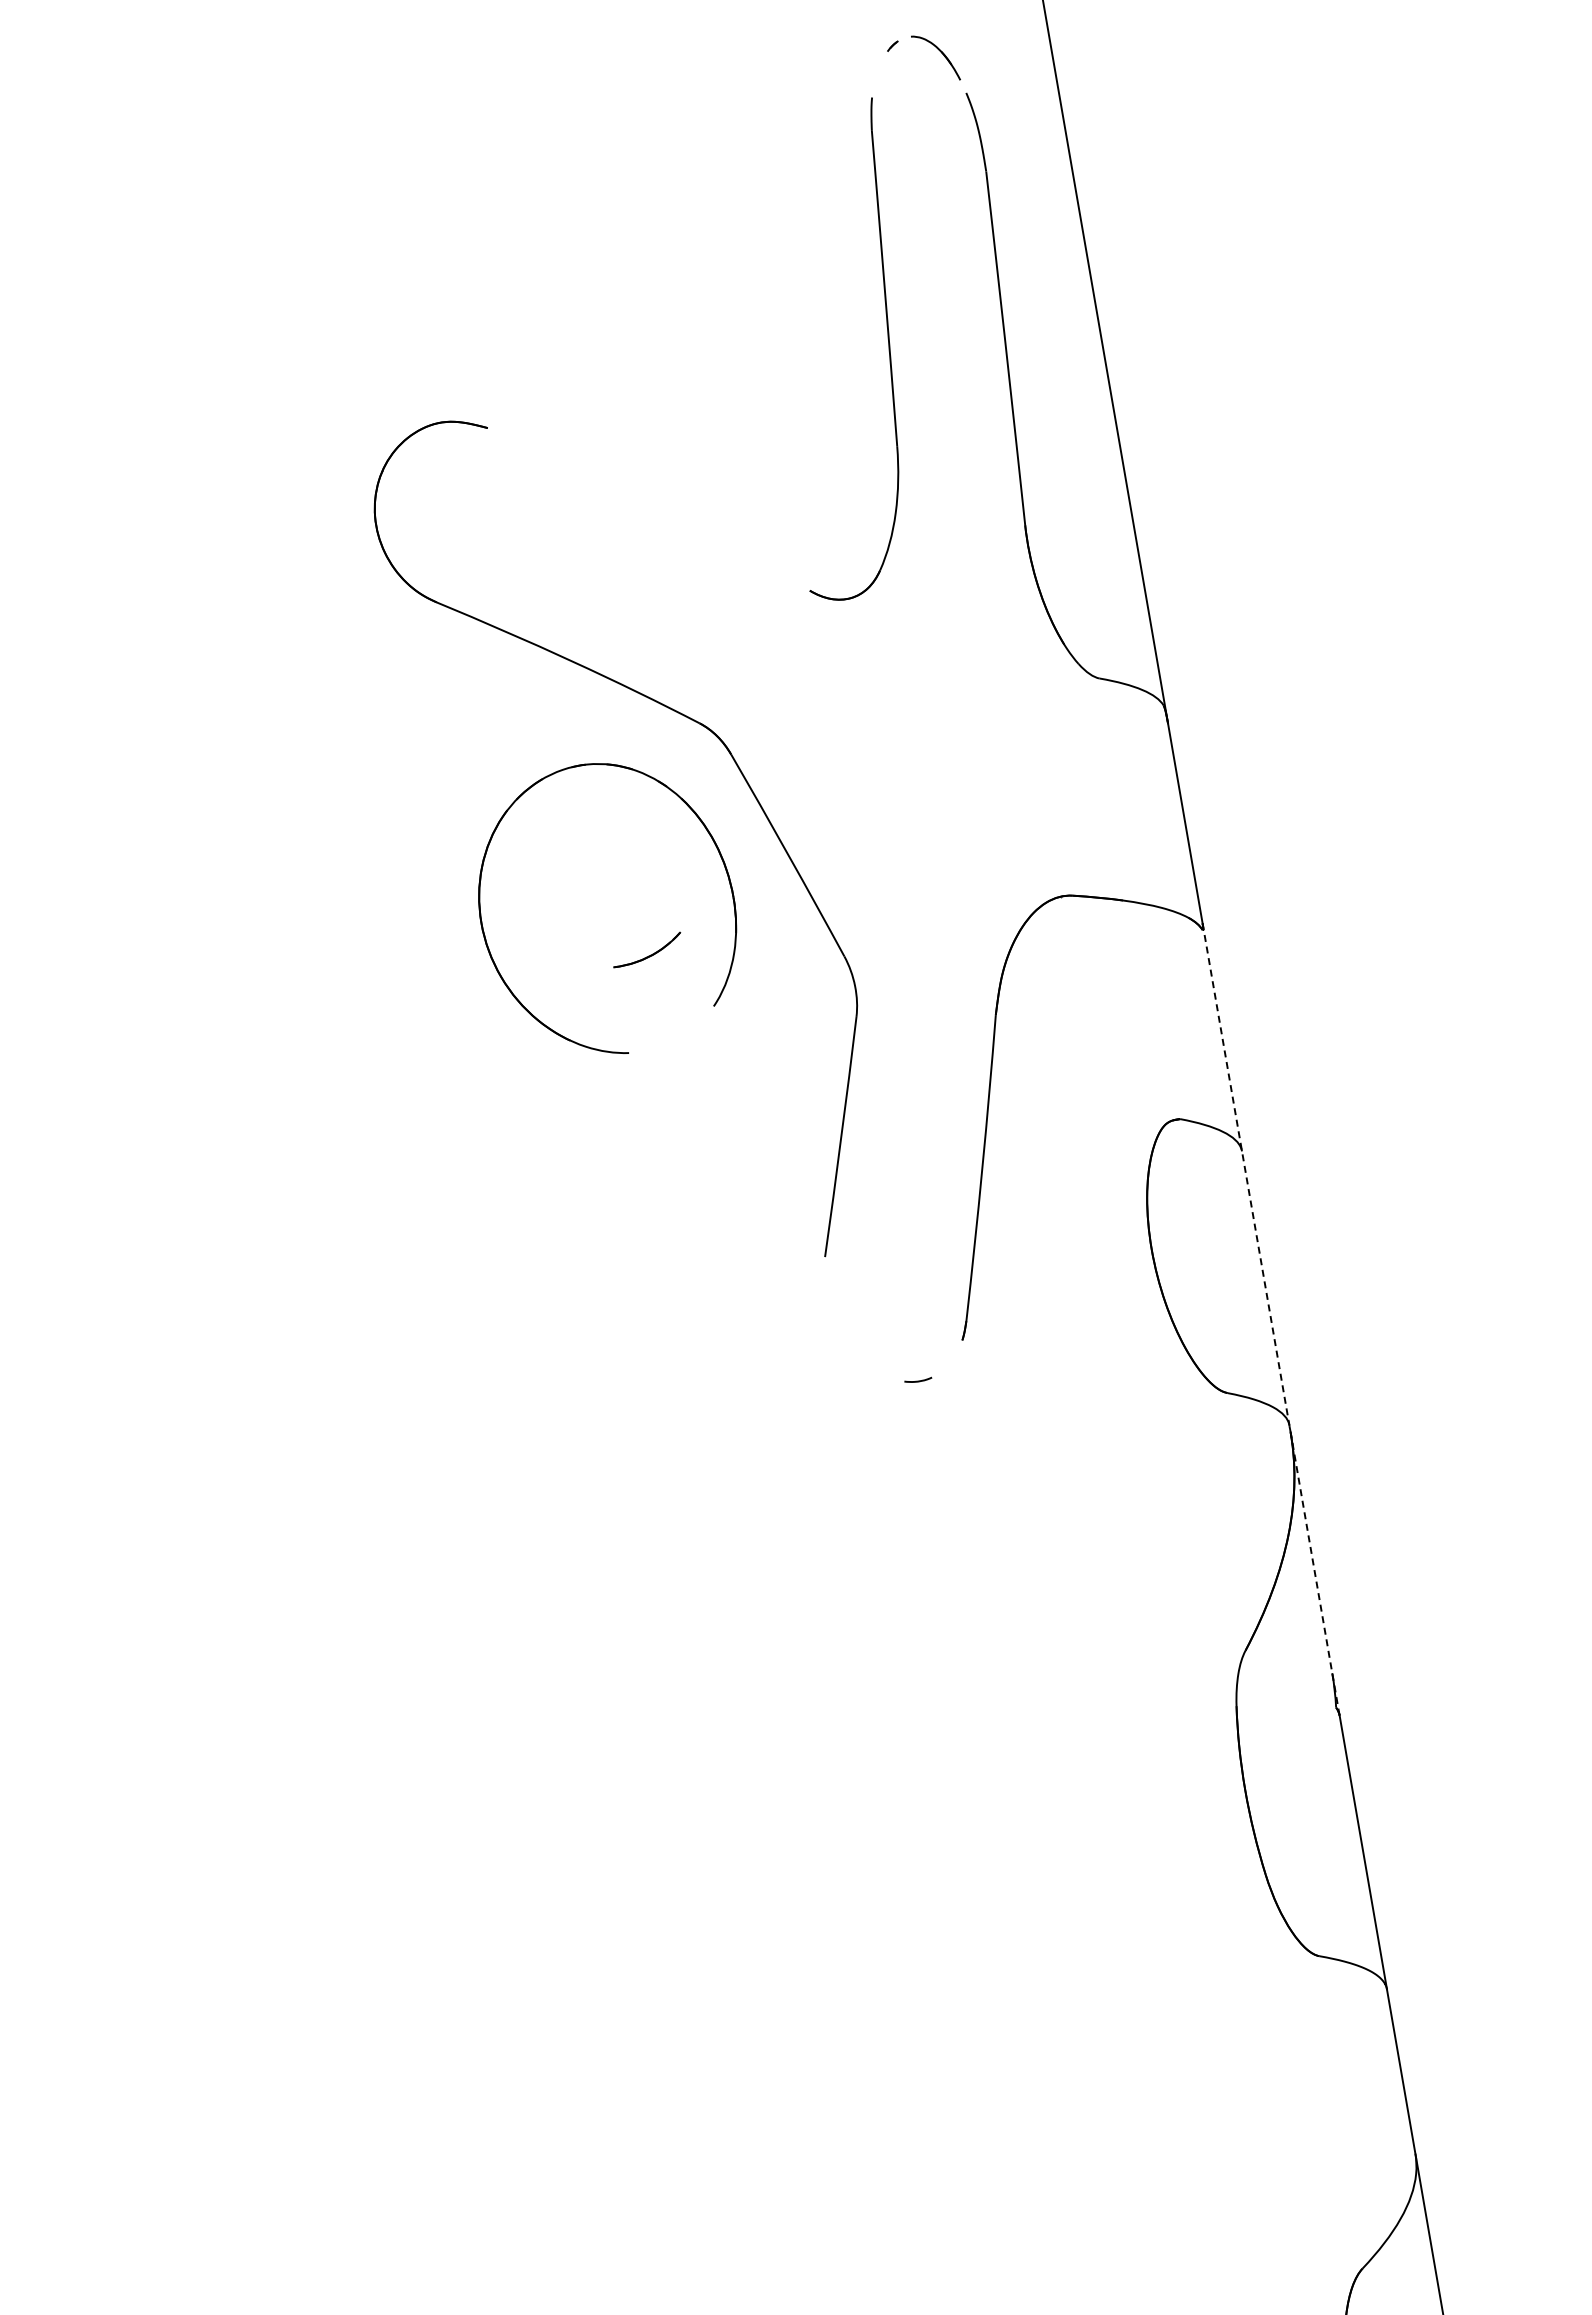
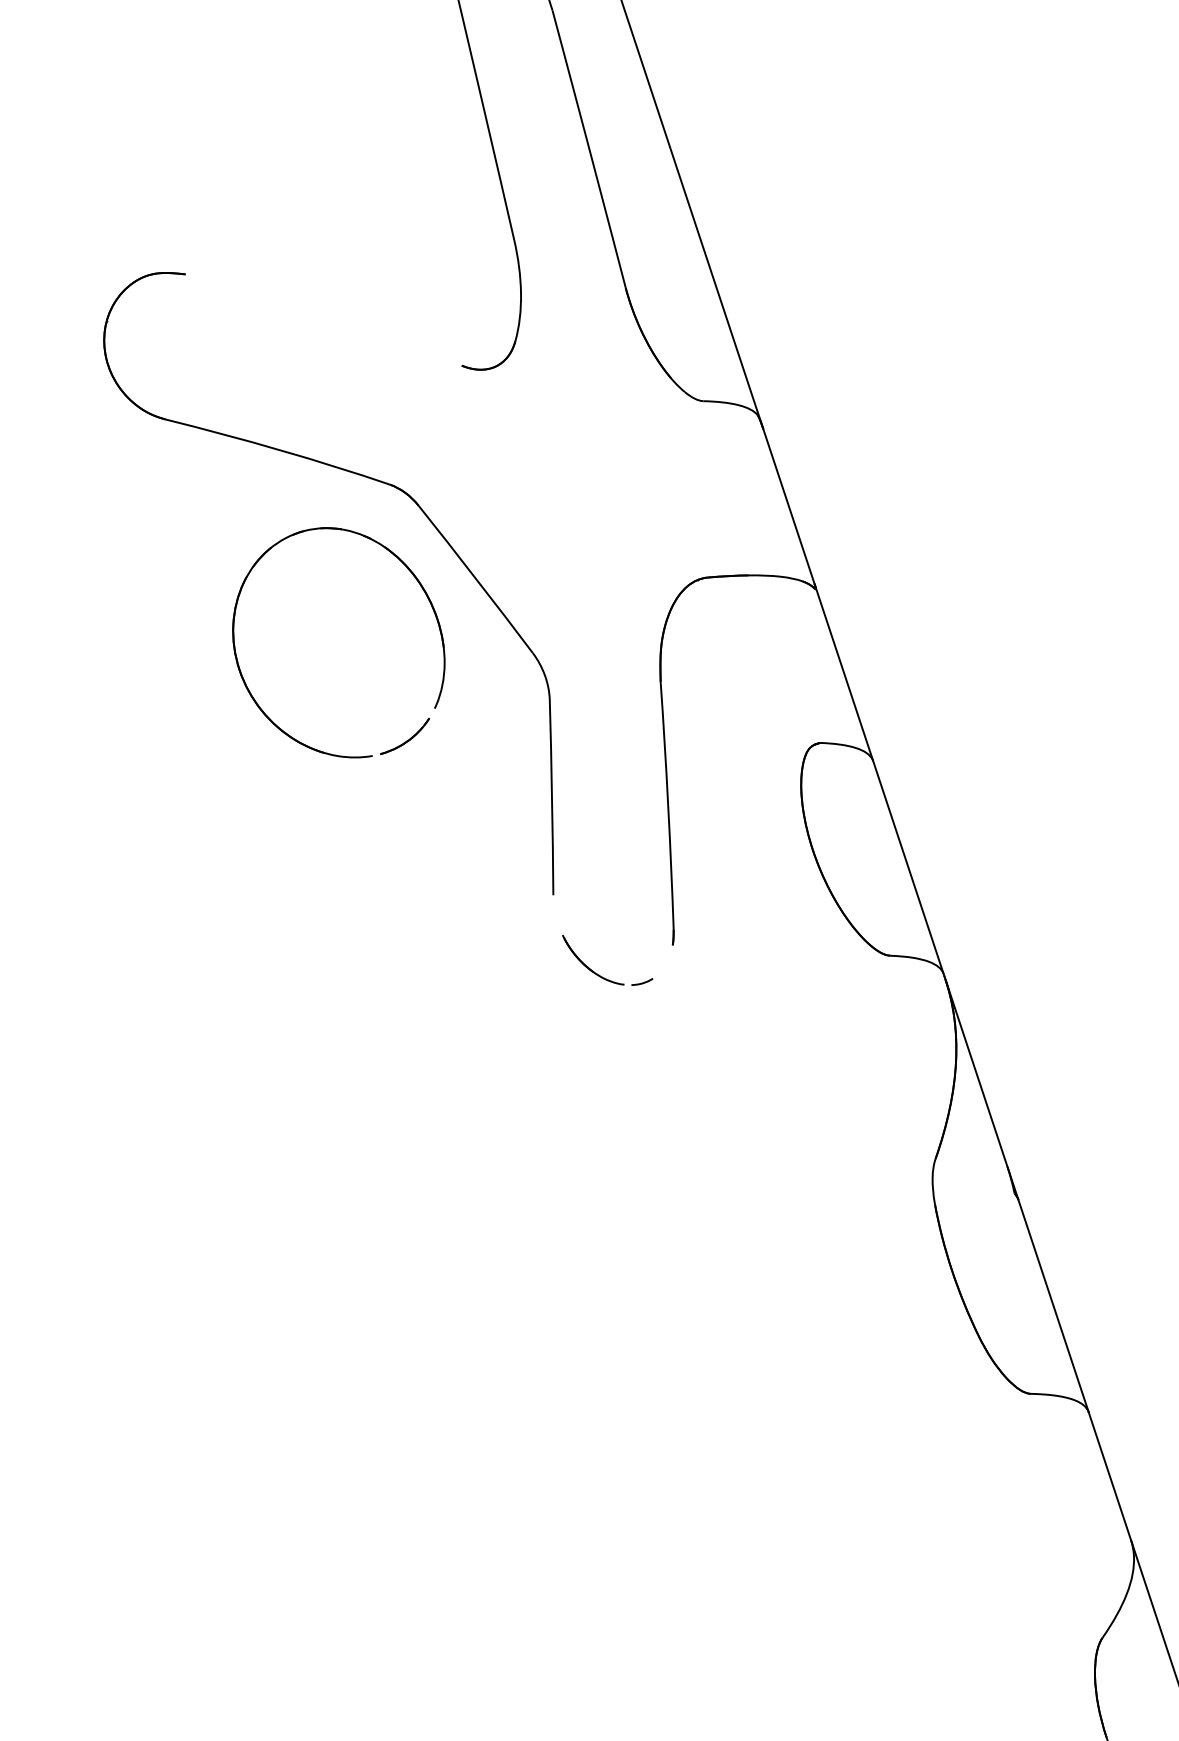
part: (647, 949) -> (405, 735), moved
line: (1271, 1319) -> (916, 891), dashed -> solid
part: (853, 1349) -> (587, 965), added

